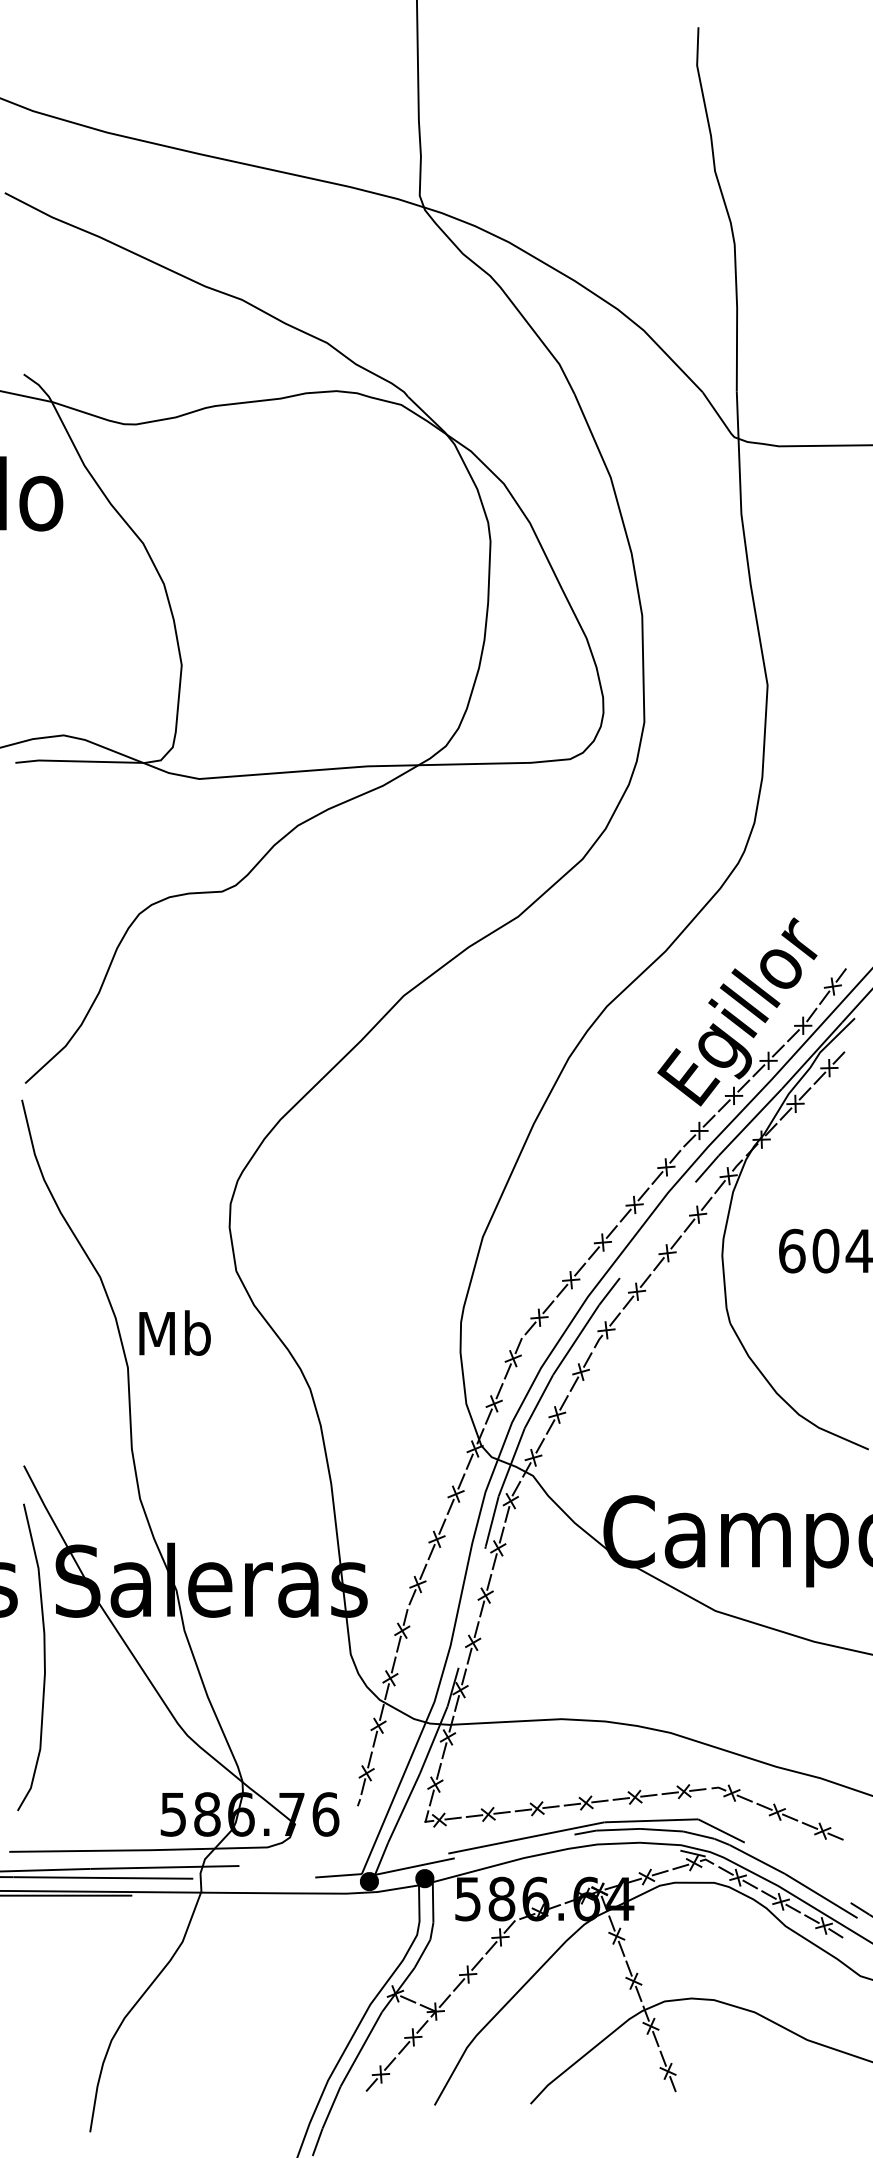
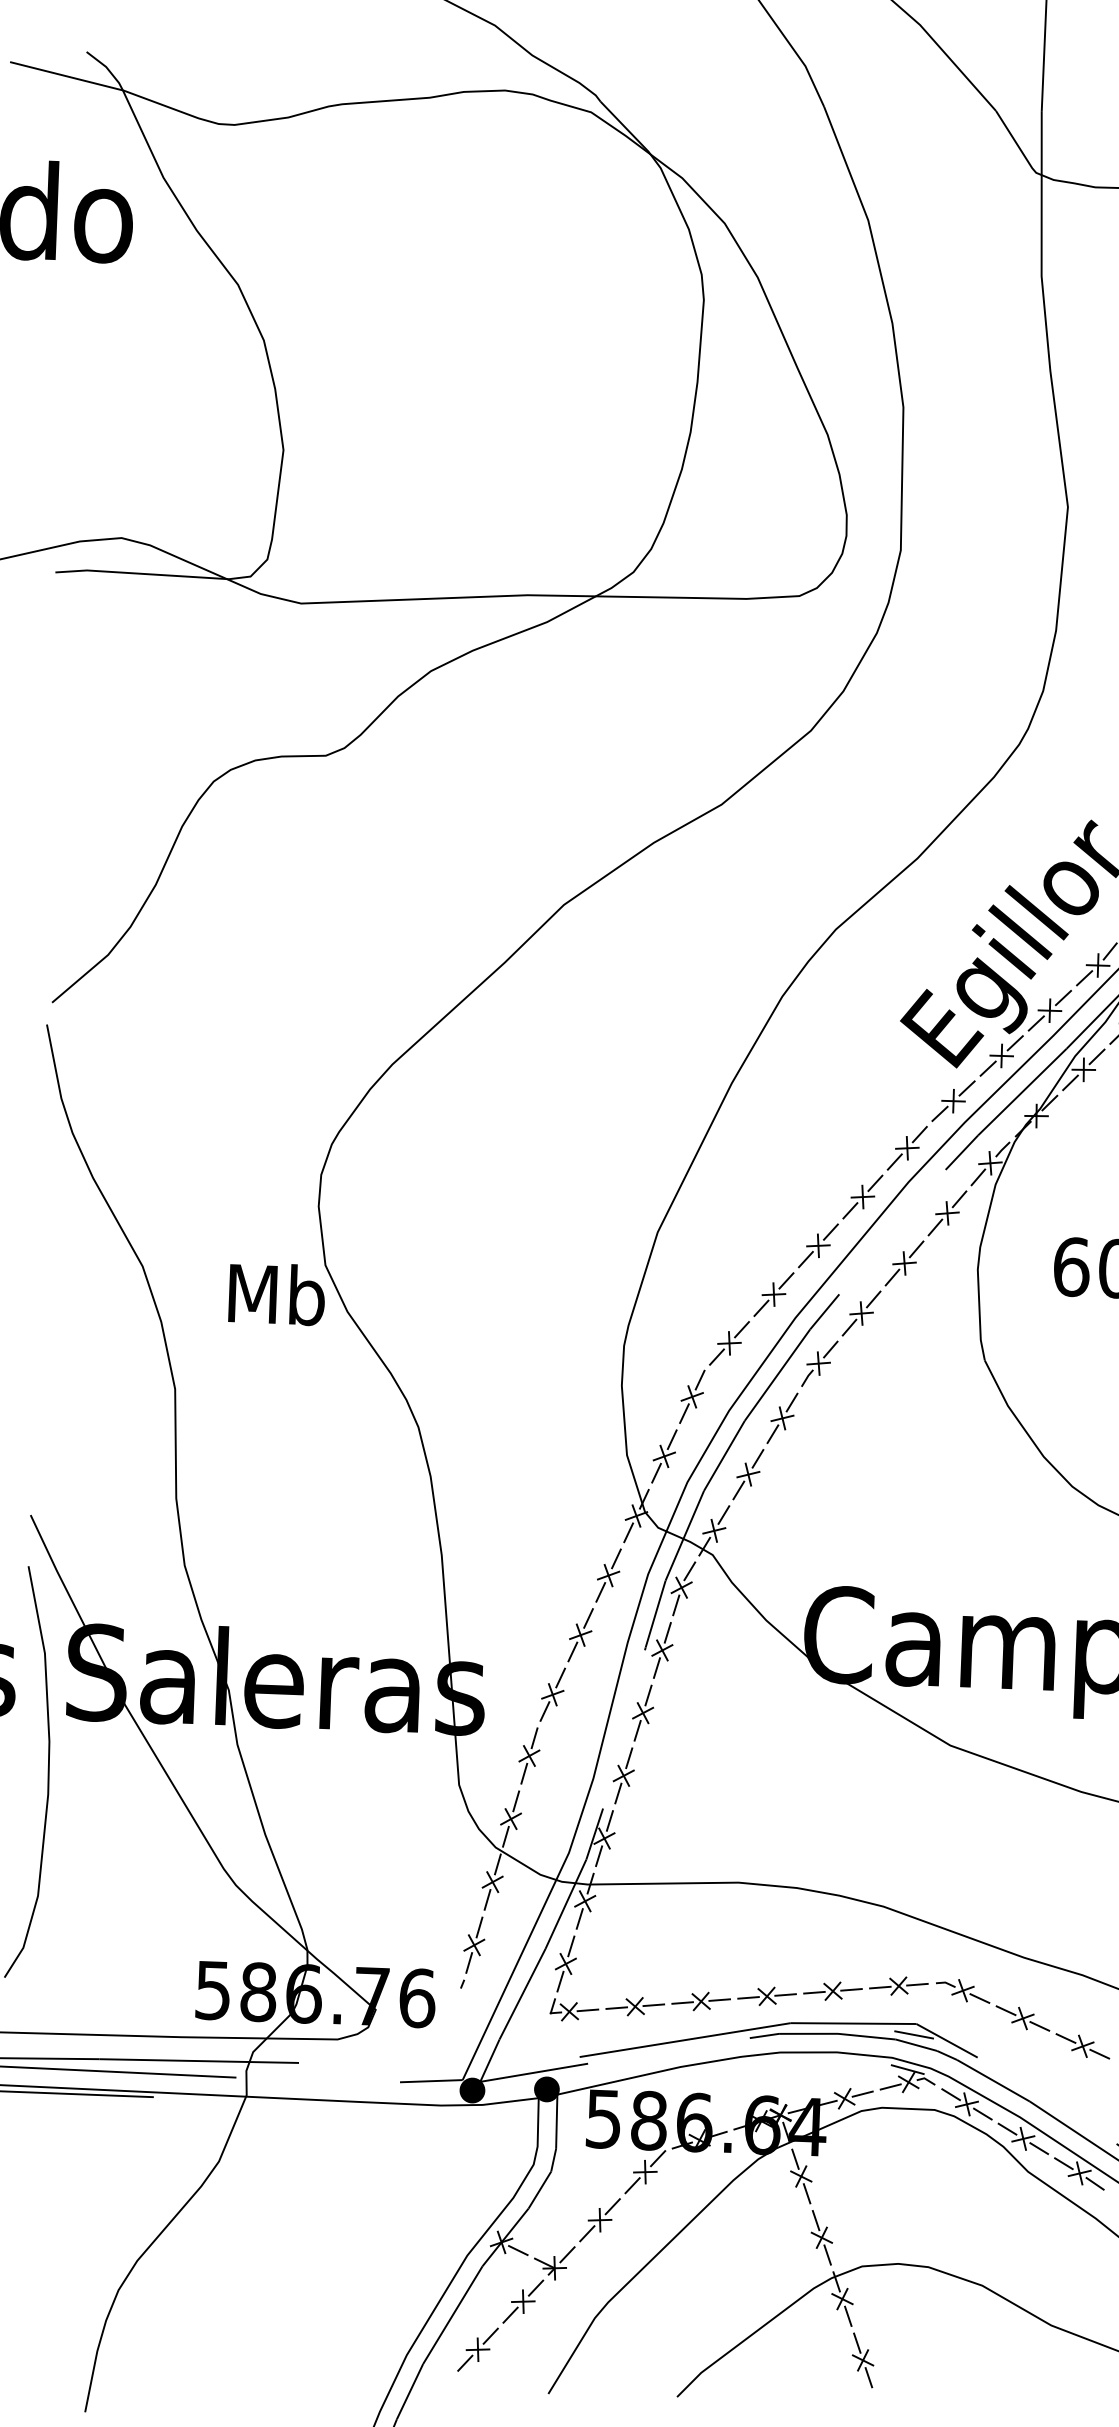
text: (174, 1332) -> (276, 1293), moved
line: (696, 1827) -> (913, 2034), added

